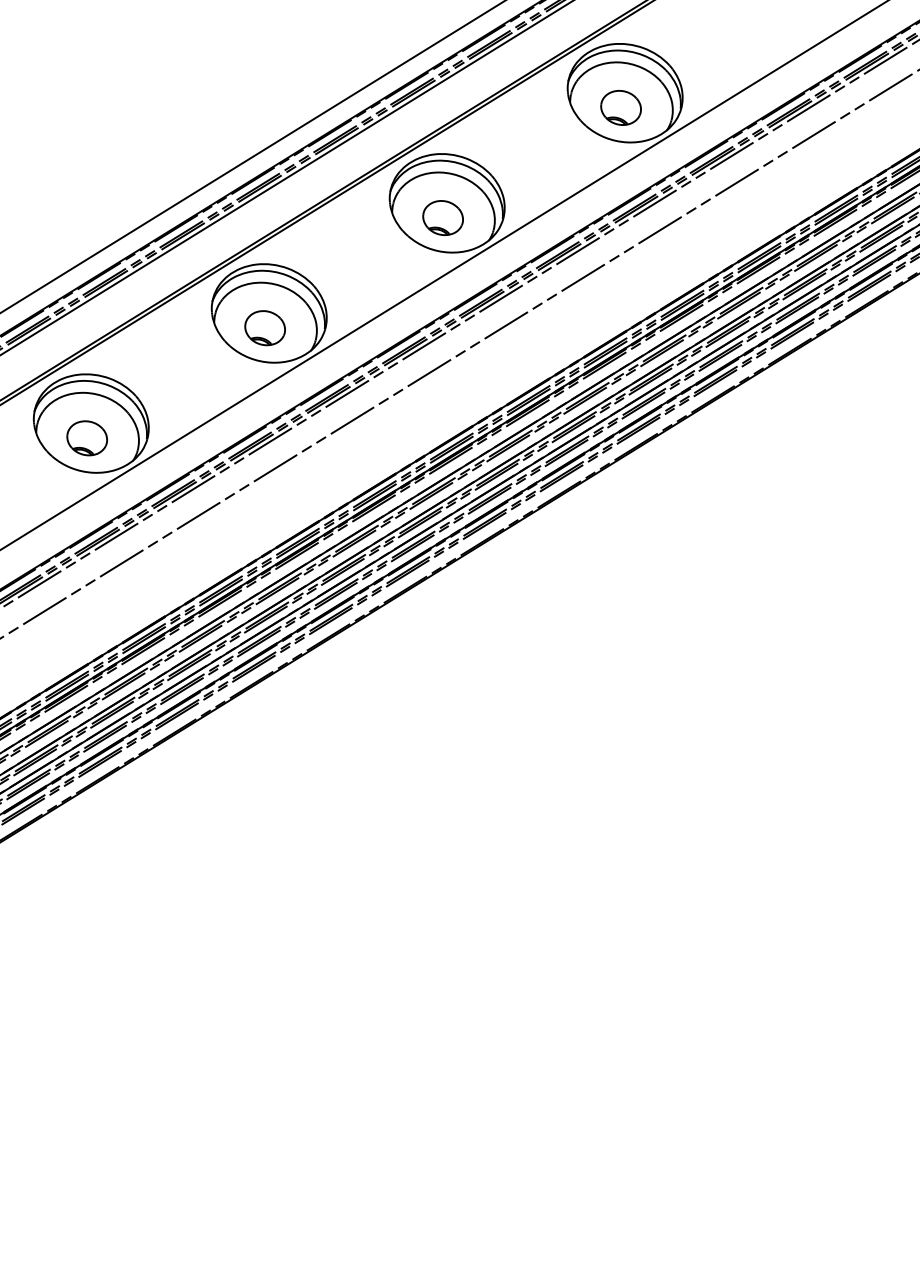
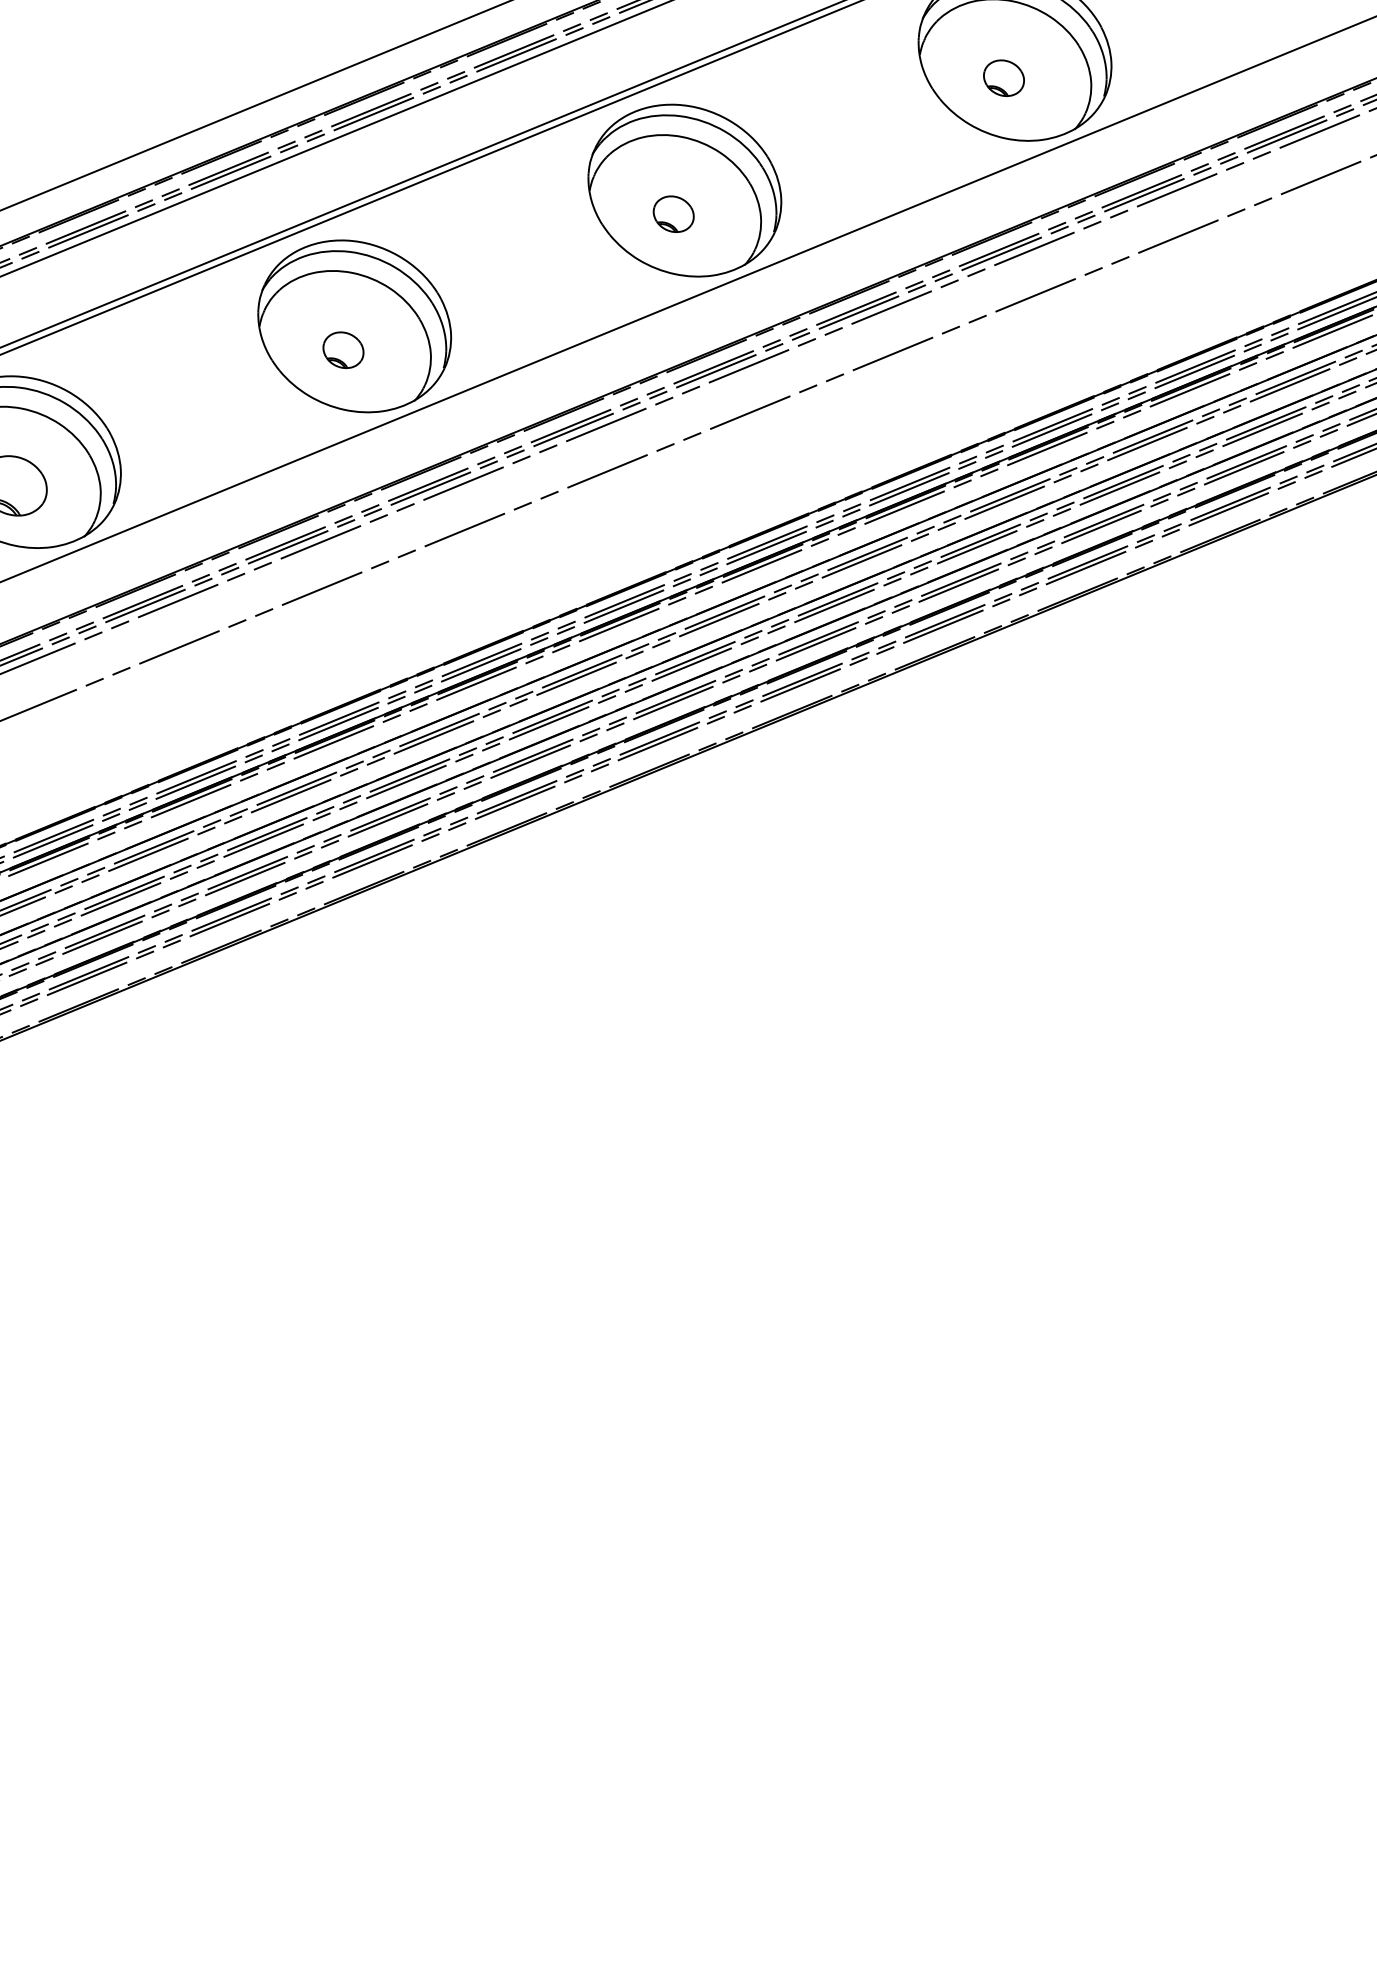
part: (620, 107) -> (1003, 77), size x0.6
part: (442, 217) -> (672, 213), size x0.6
part: (264, 328) -> (342, 350), size x0.6

